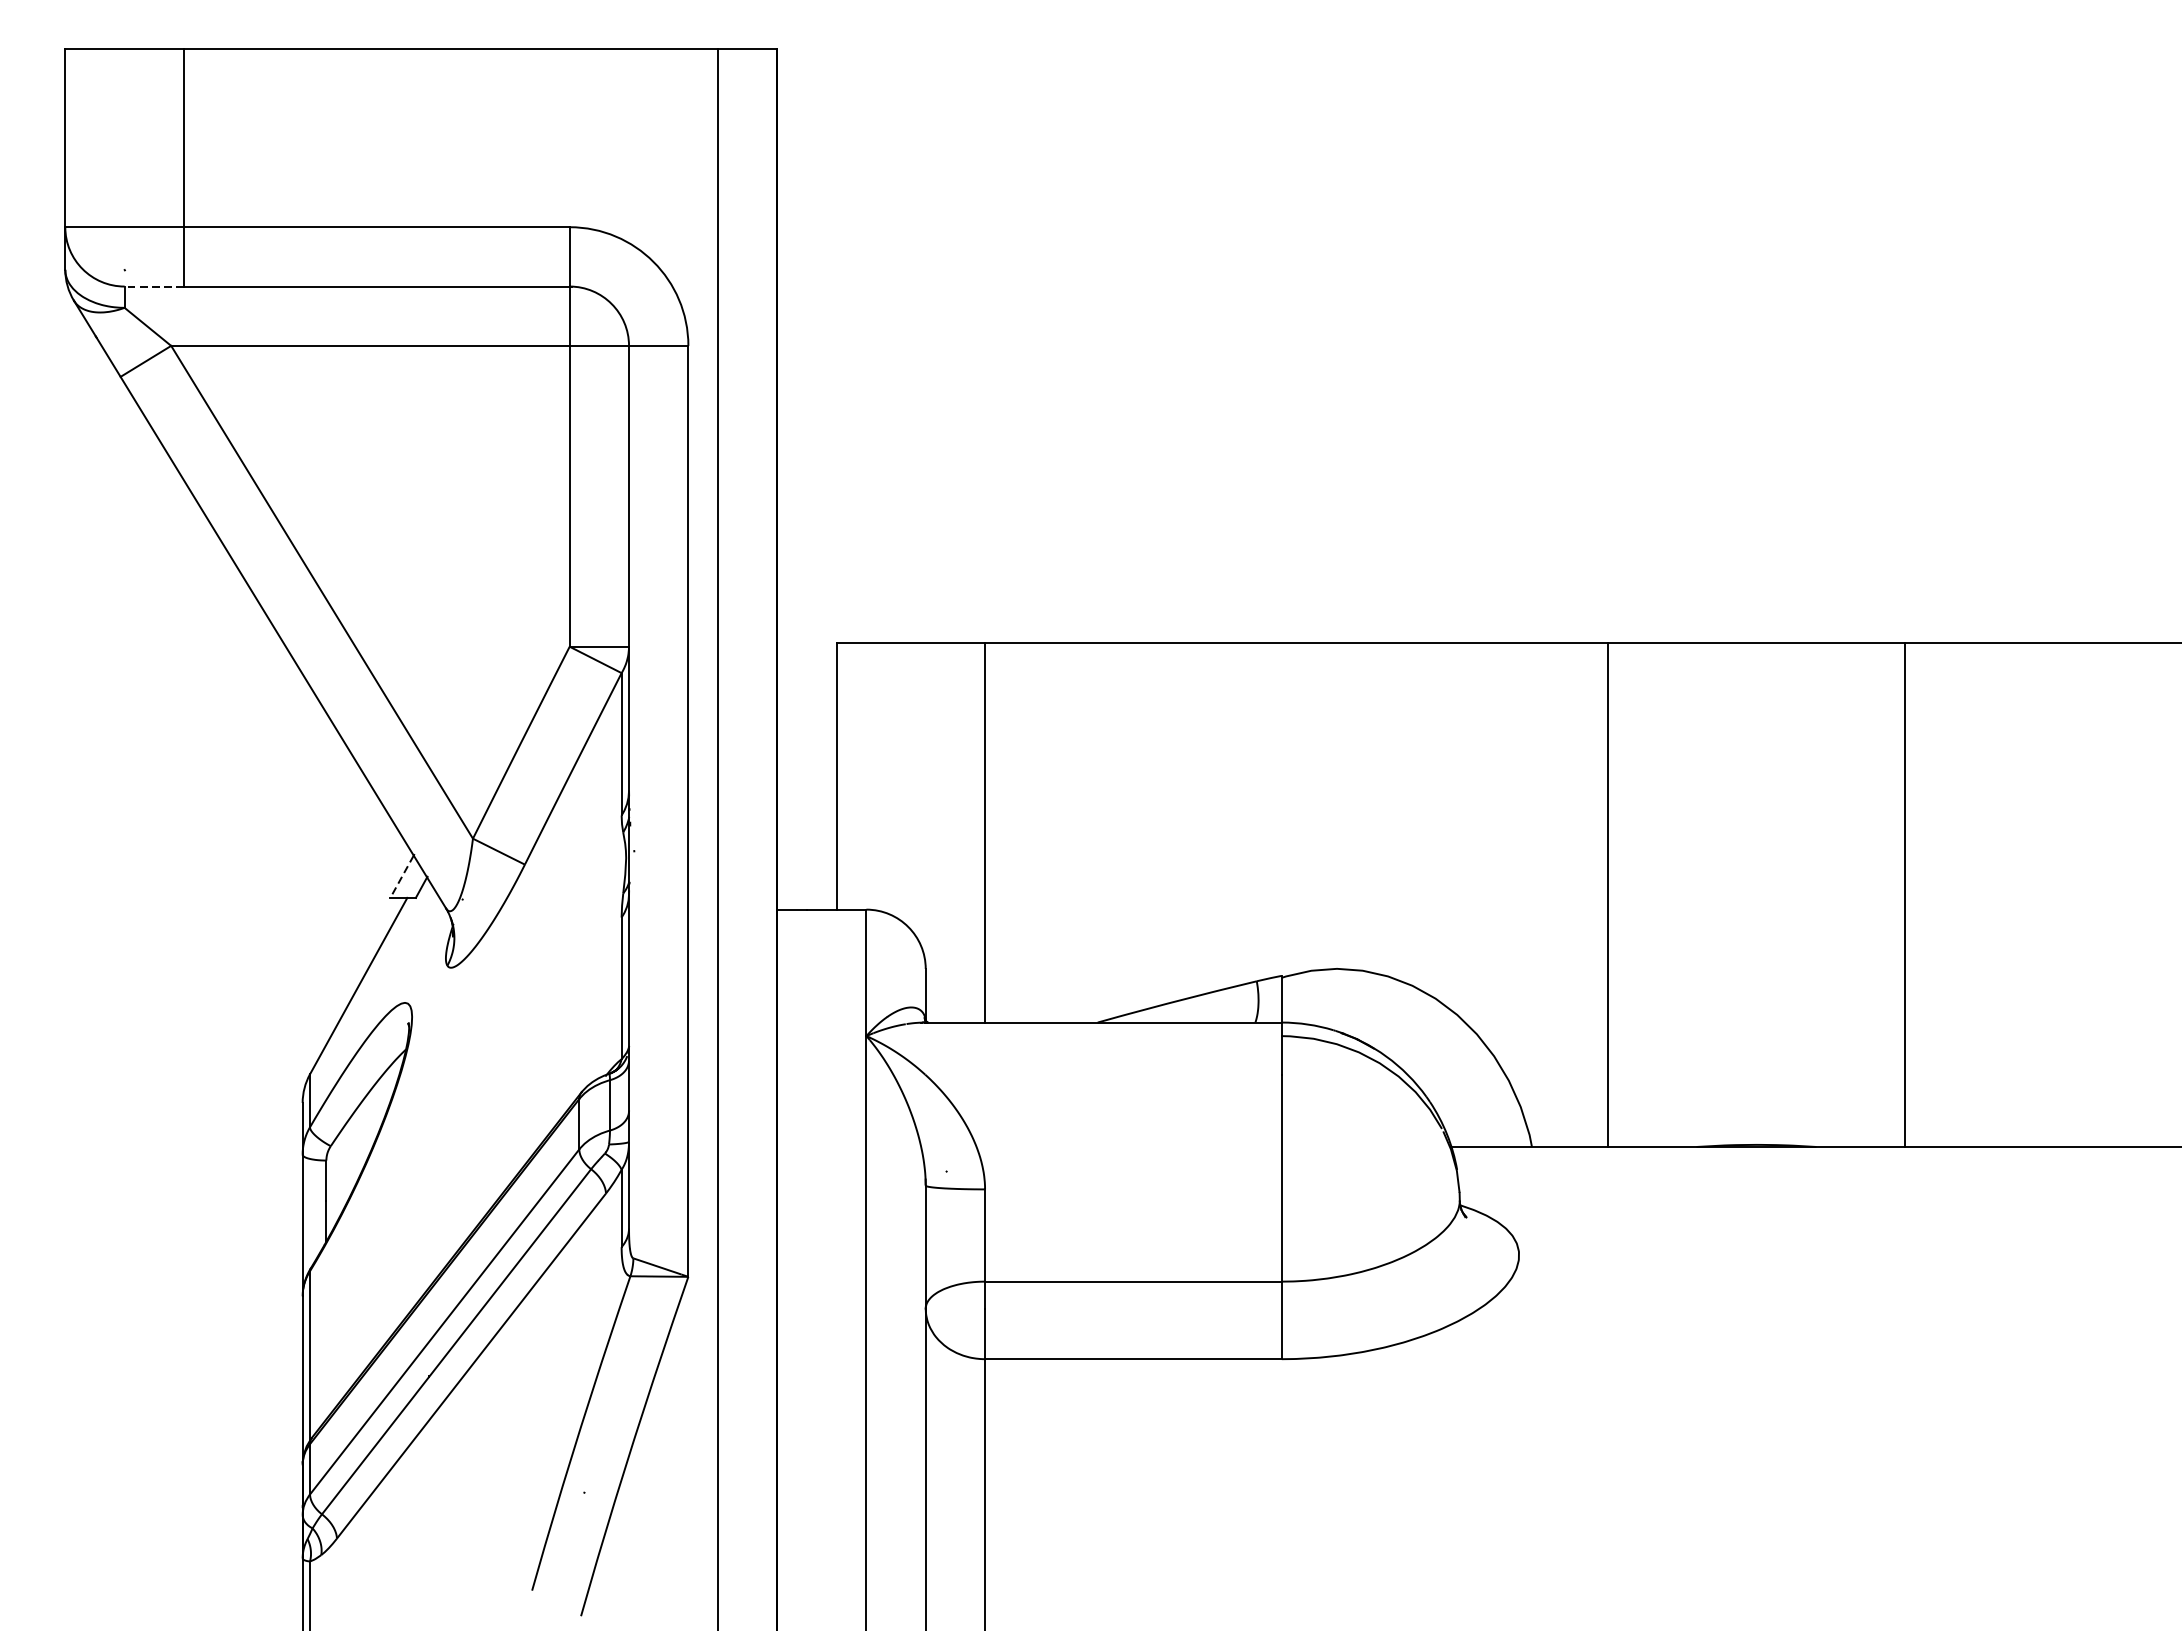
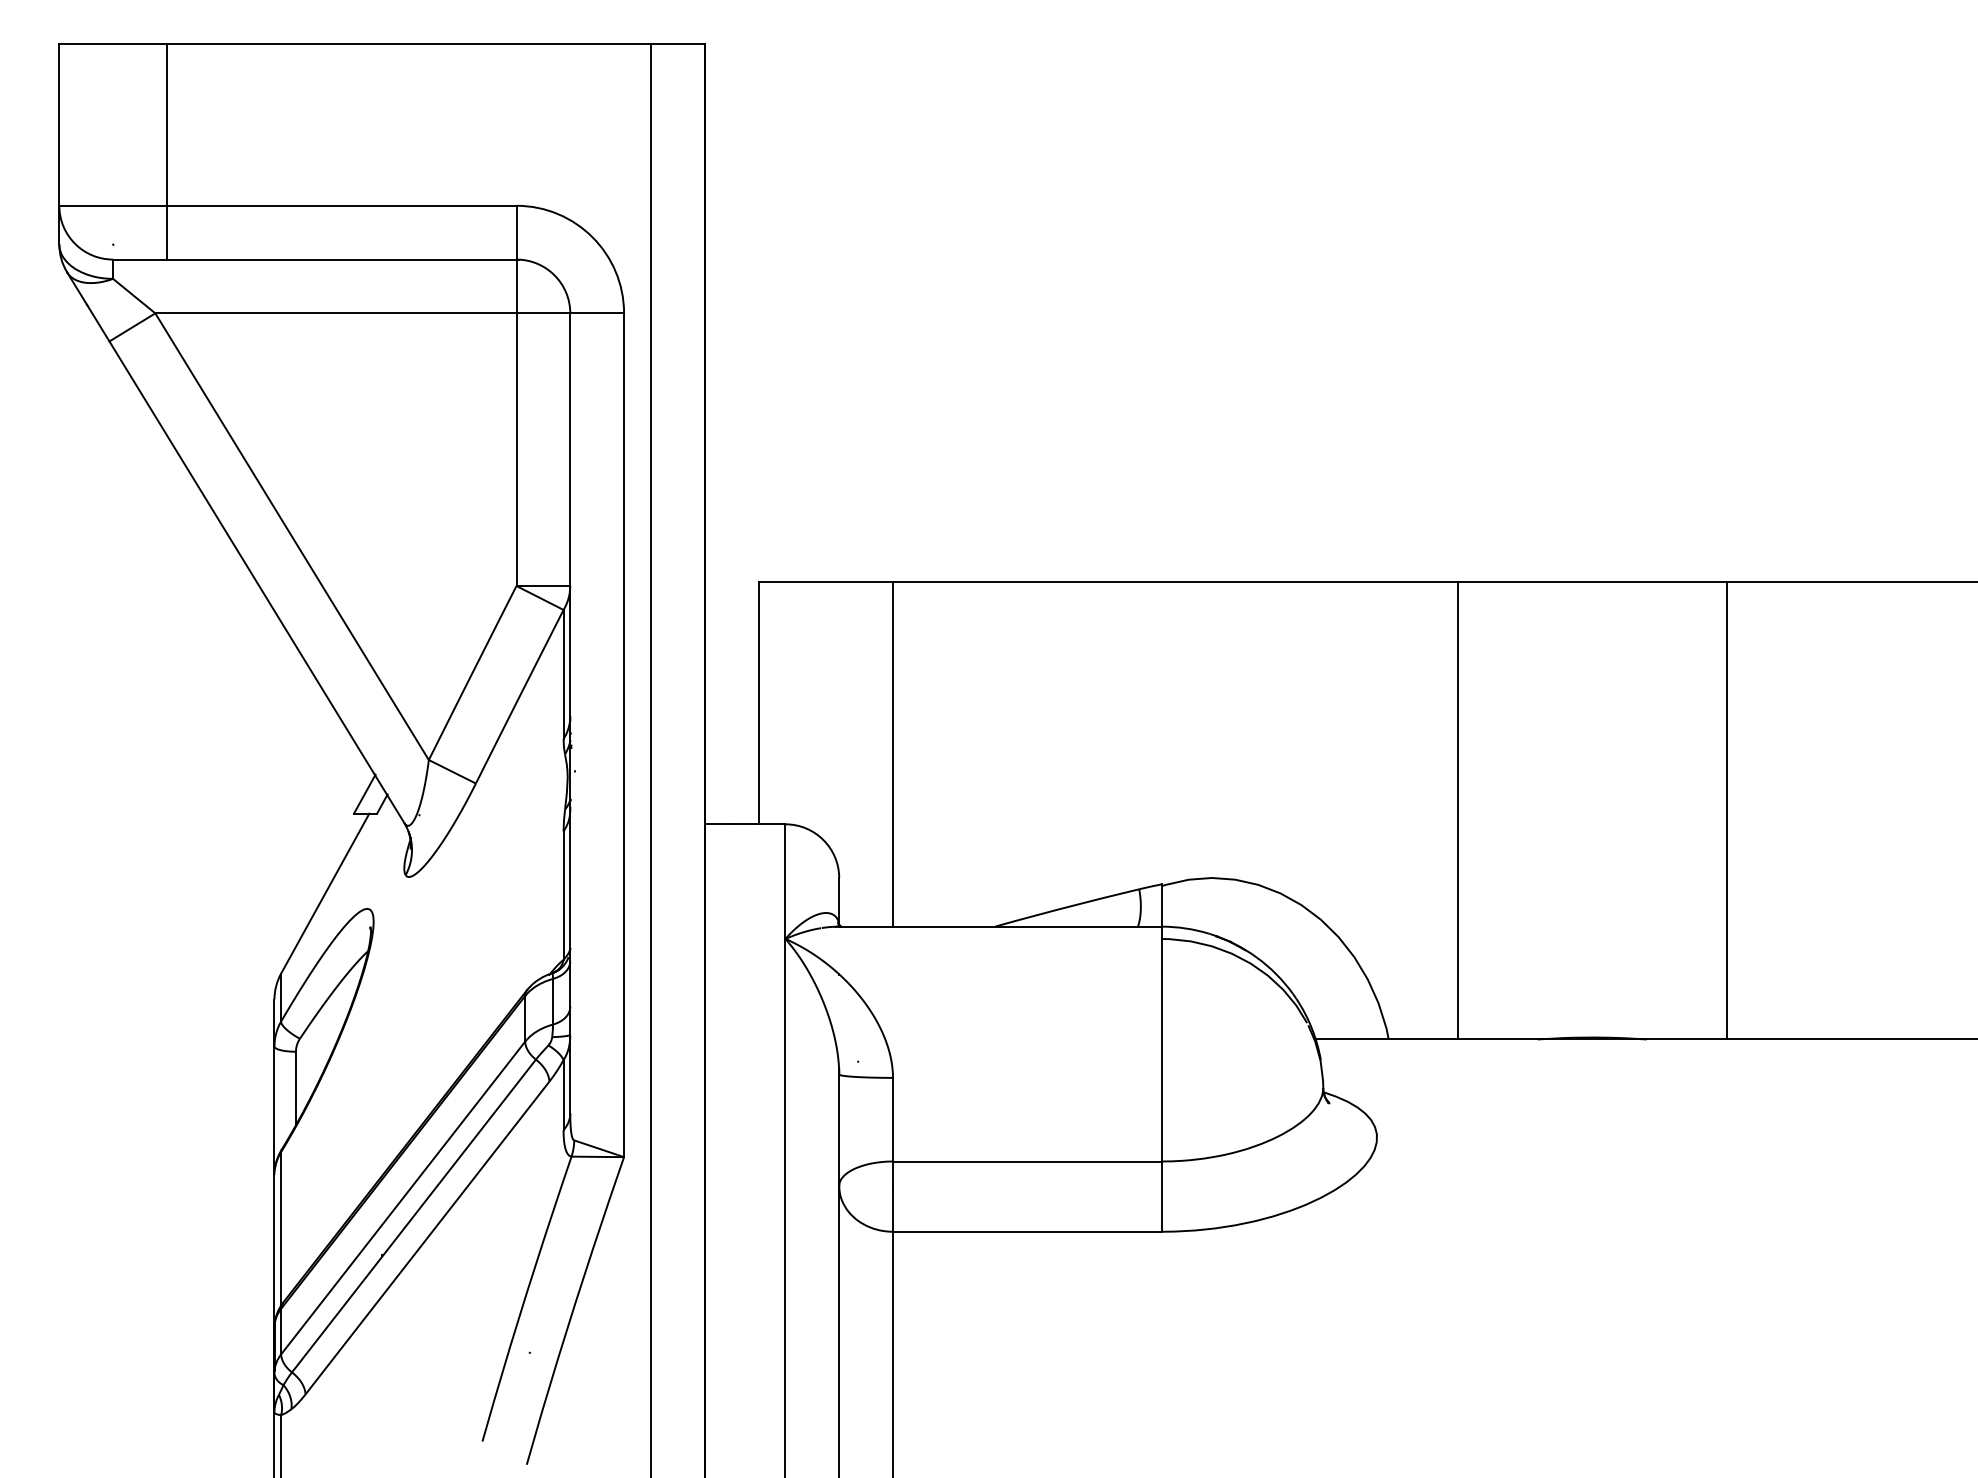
line: (154, 286) -> (140, 259), dashed -> solid
line: (401, 876) -> (364, 794), dashed -> solid

